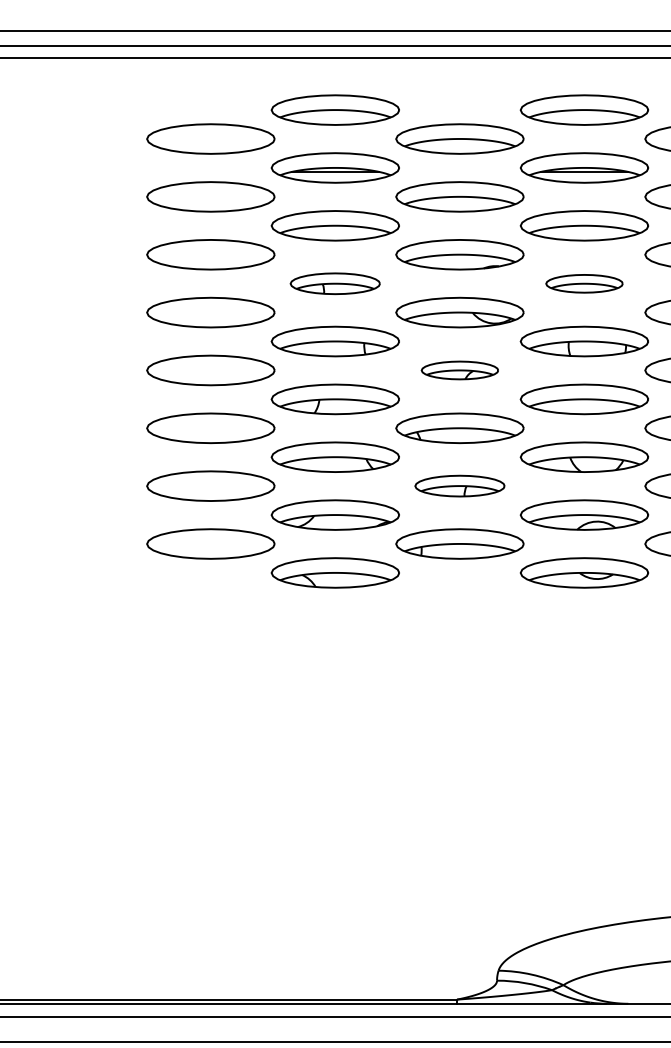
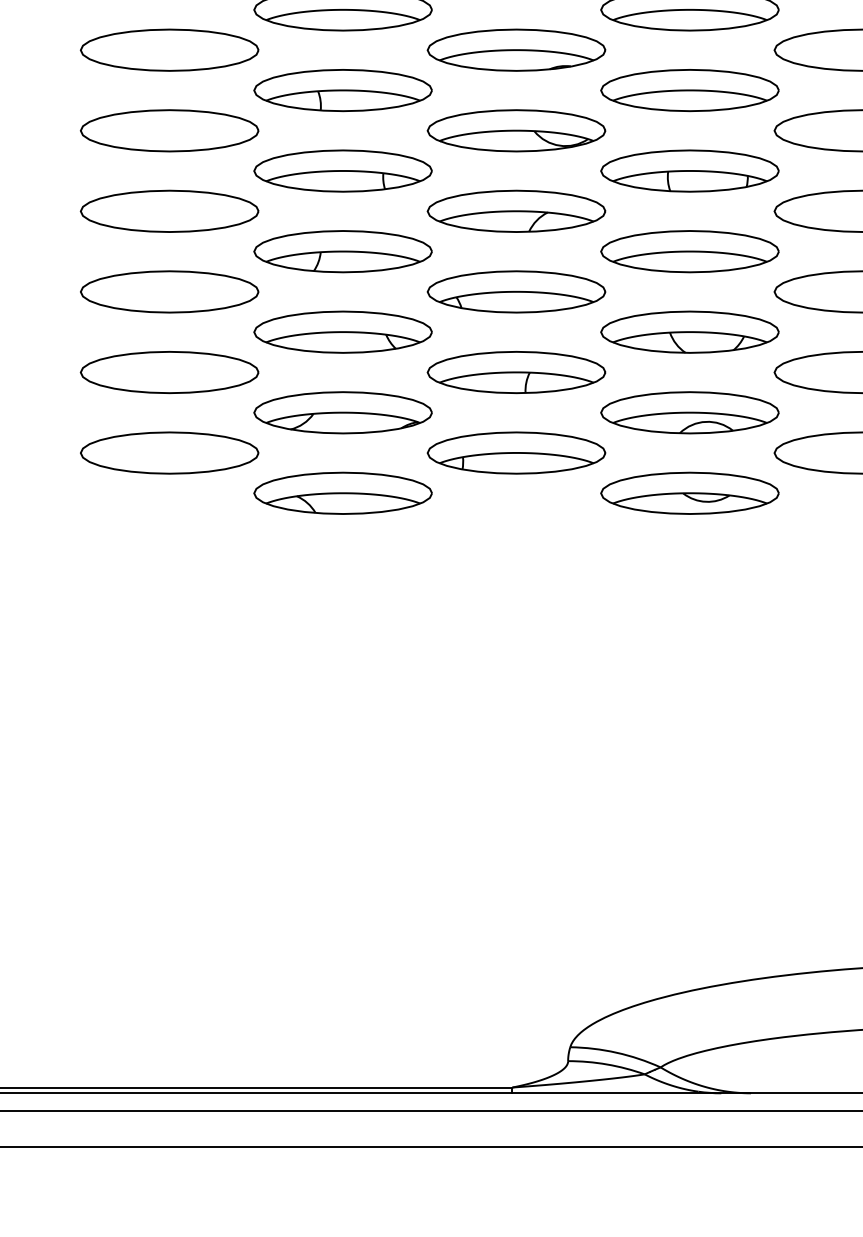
part: (334, 283) -> (341, 90), size x1.43
part: (584, 283) -> (689, 90), size x1.67
part: (459, 370) -> (515, 211), size x1.67
part: (459, 485) -> (515, 371), size x1.43

